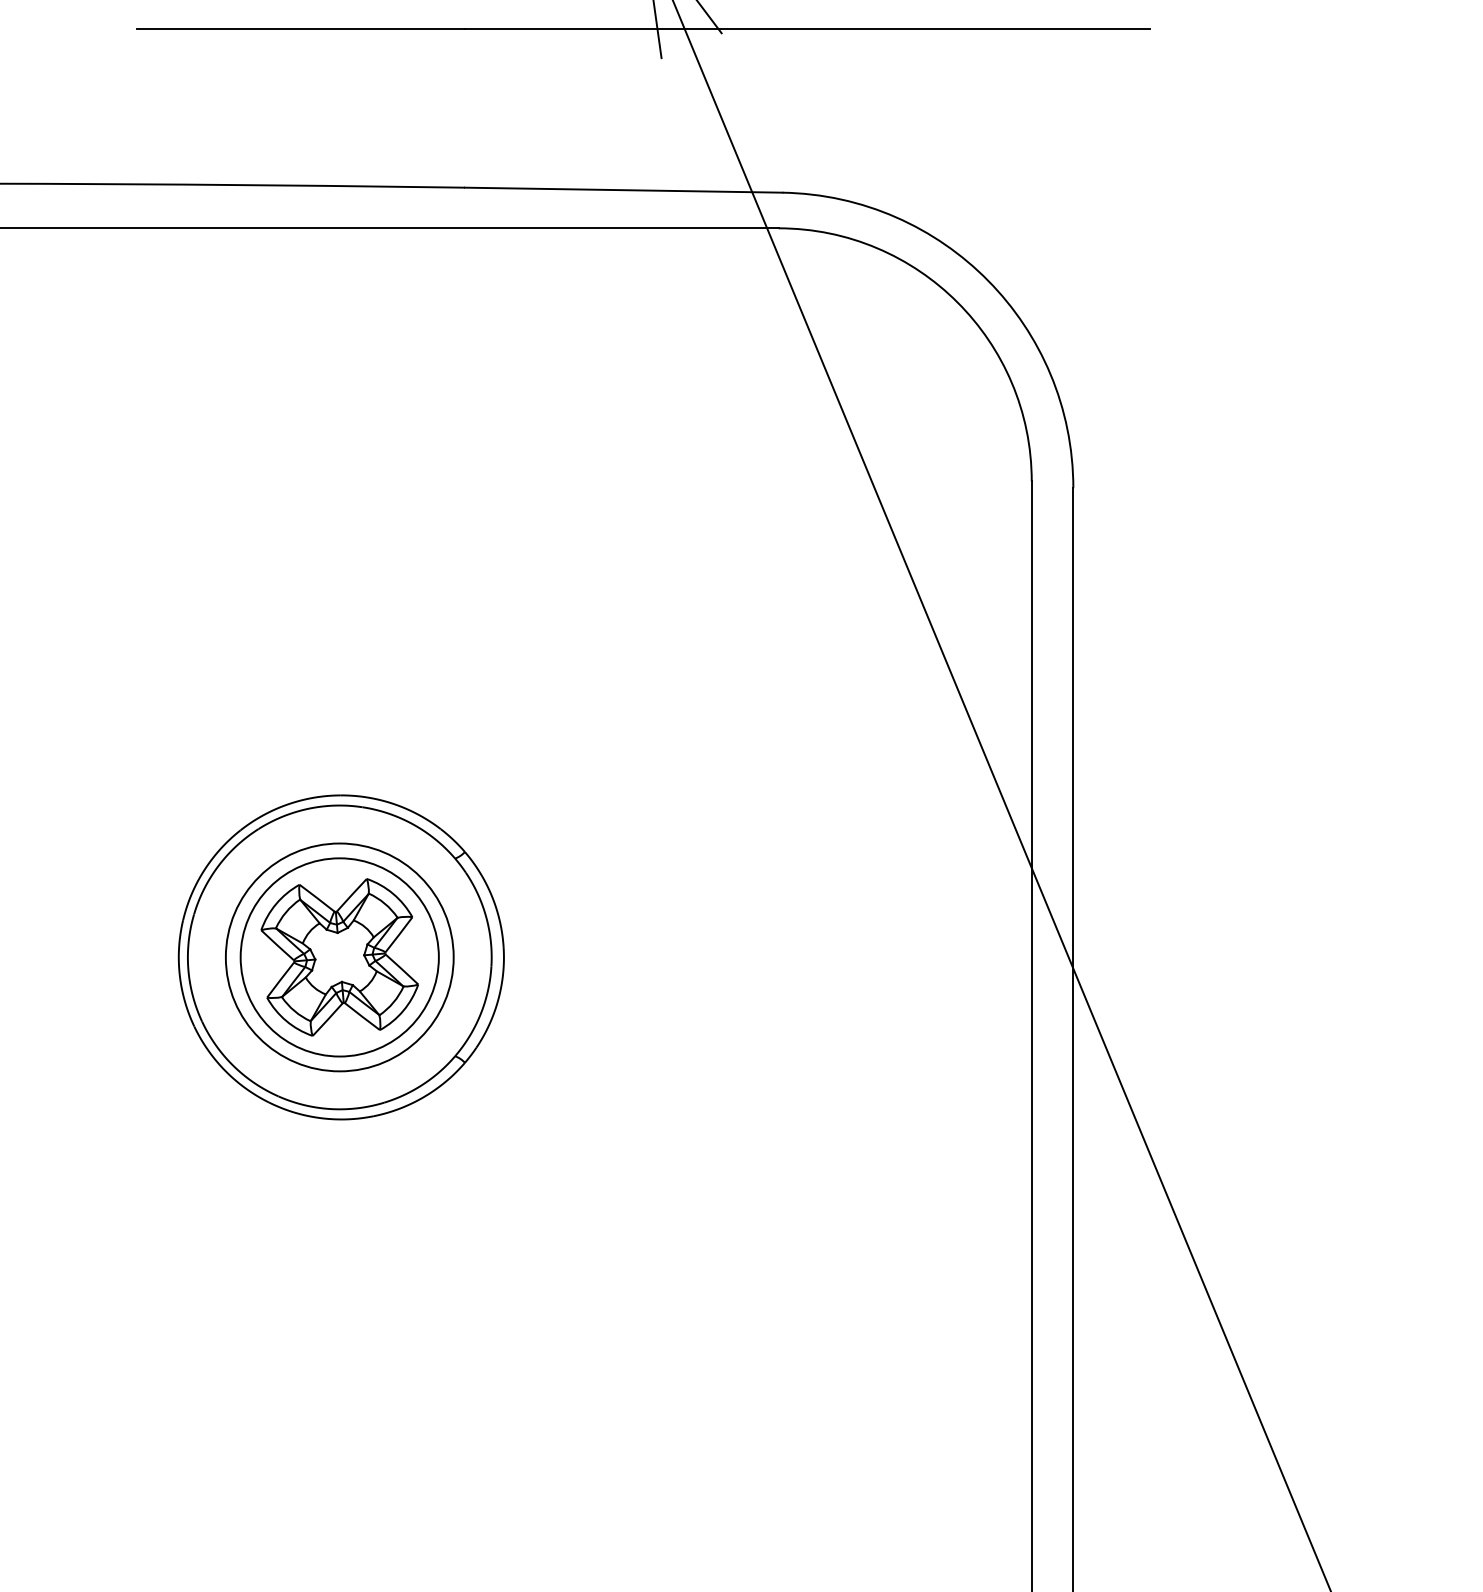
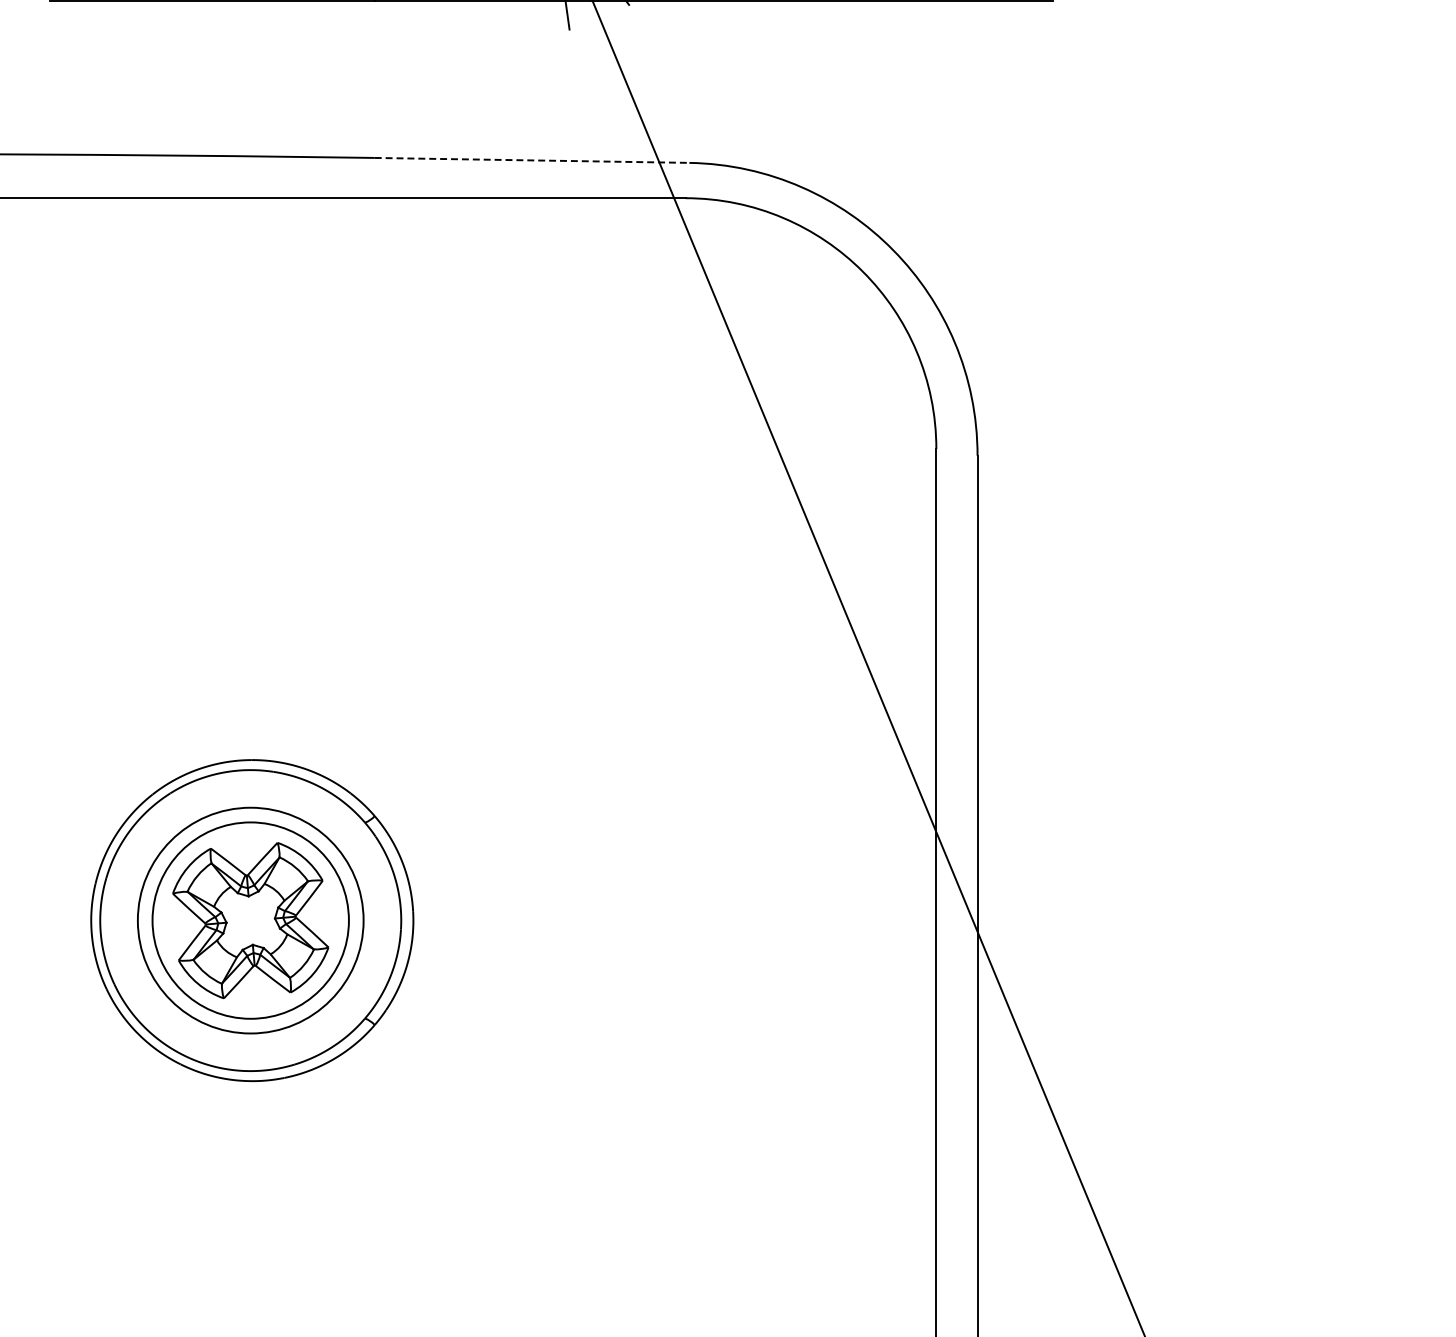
line: (623, 190) -> (531, 160), solid -> dashed

